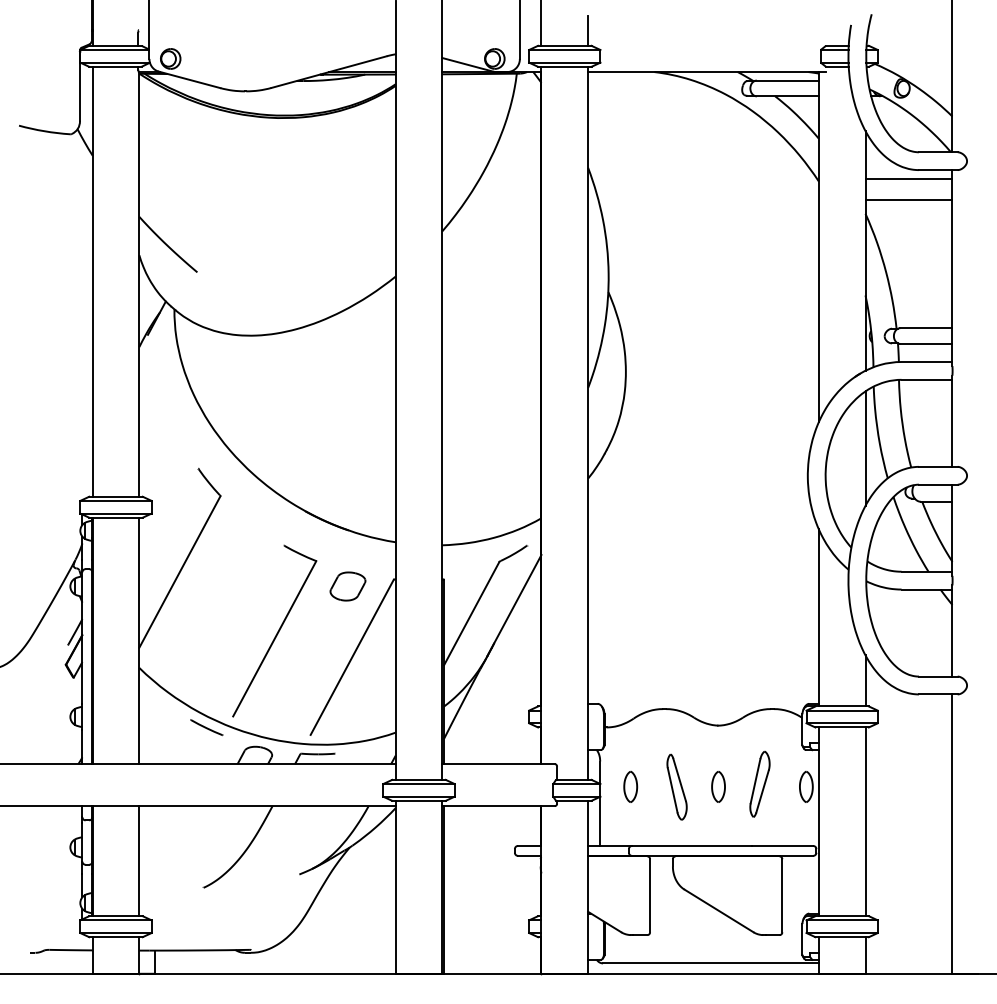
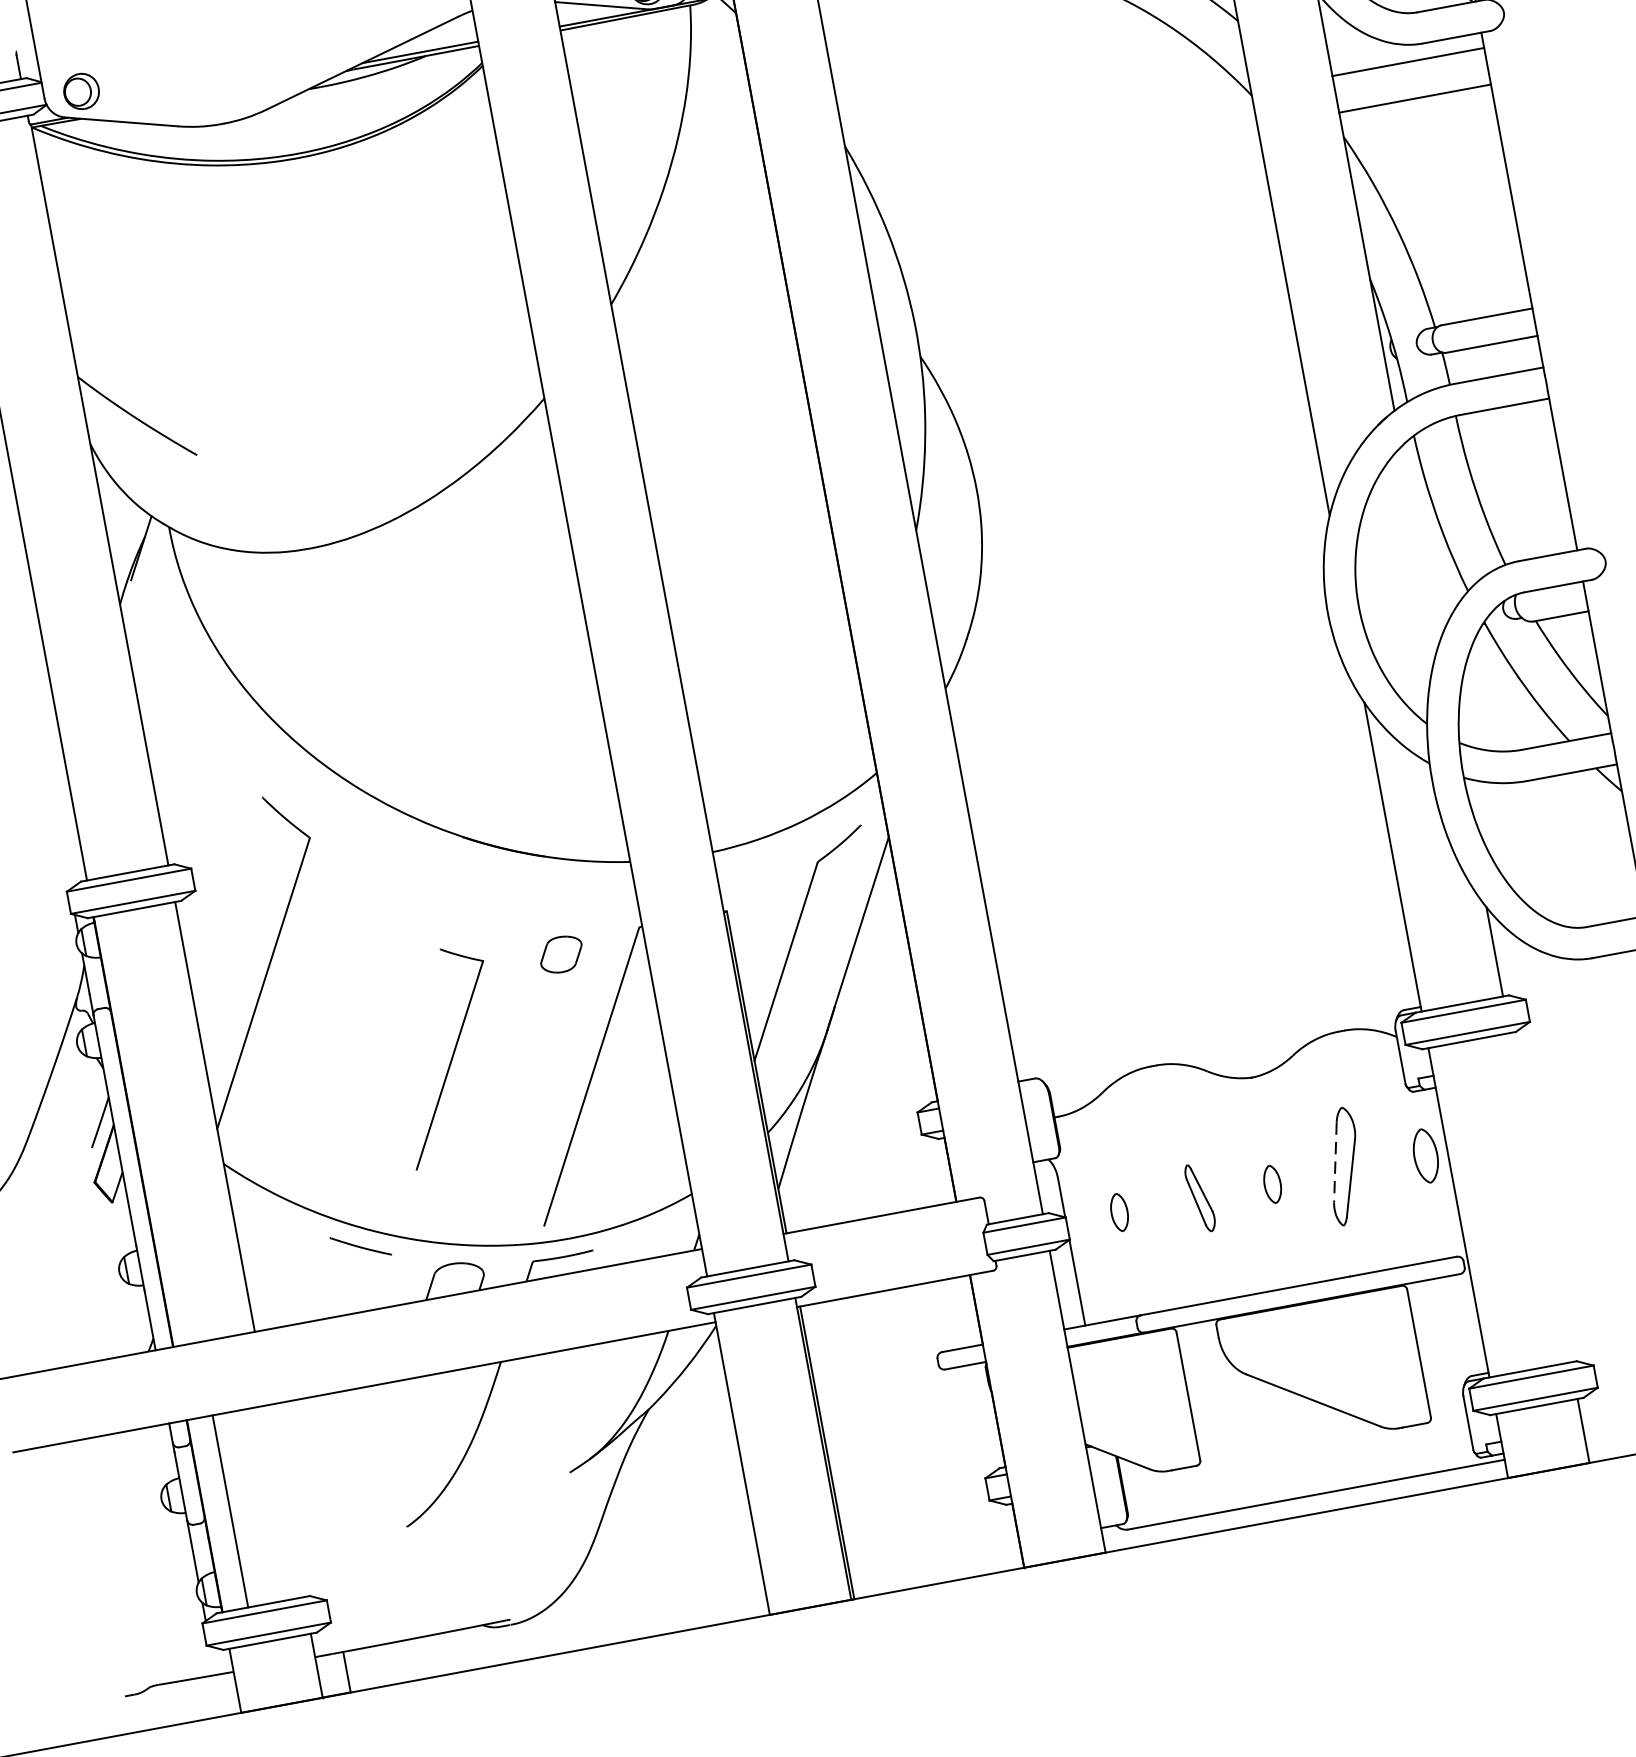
line: (865, 448) -> (1419, 546), removed
part: (347, 586) -> (560, 954), size x0.7
part: (274, 630) -> (447, 1055), size x0.7
line: (755, 781) -> (1335, 1162), solid -> dashed
part: (630, 786) -> (1118, 1212), size x0.7
part: (676, 786) -> (1199, 1197), size x0.6
part: (718, 786) -> (1272, 1183), size x0.7
line: (865, 821) -> (1540, 1197), removed
line: (139, 861) -> (230, 1512), moved

